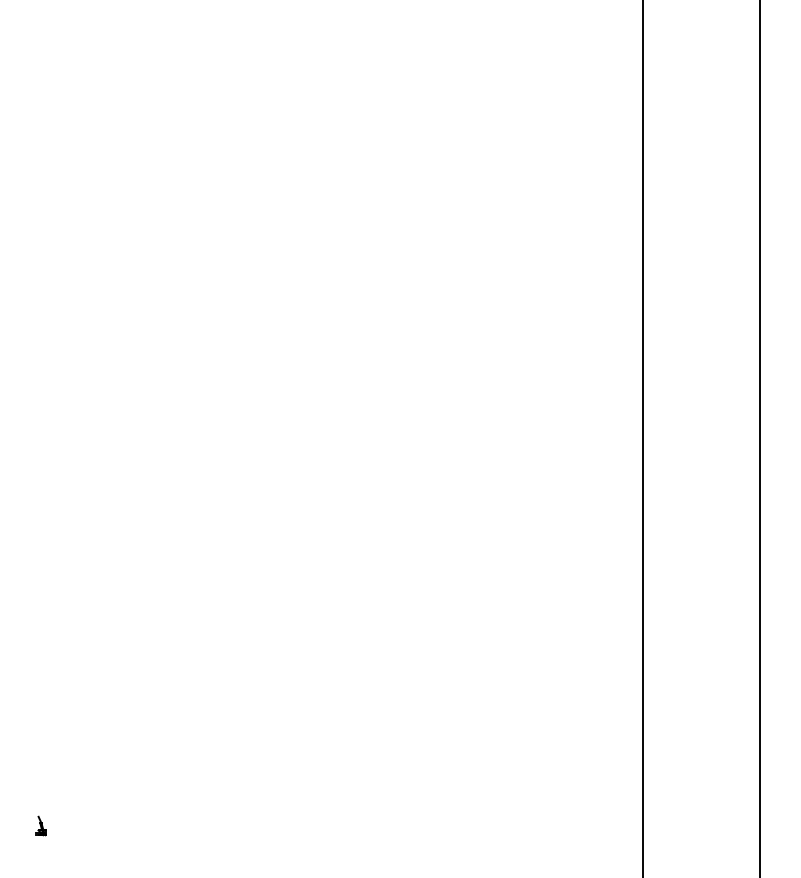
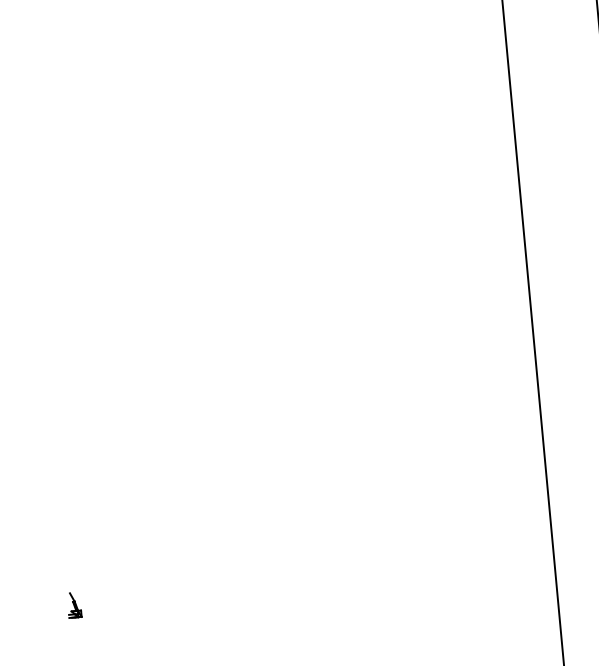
part: (40, 825) -> (73, 604), size x1.67

